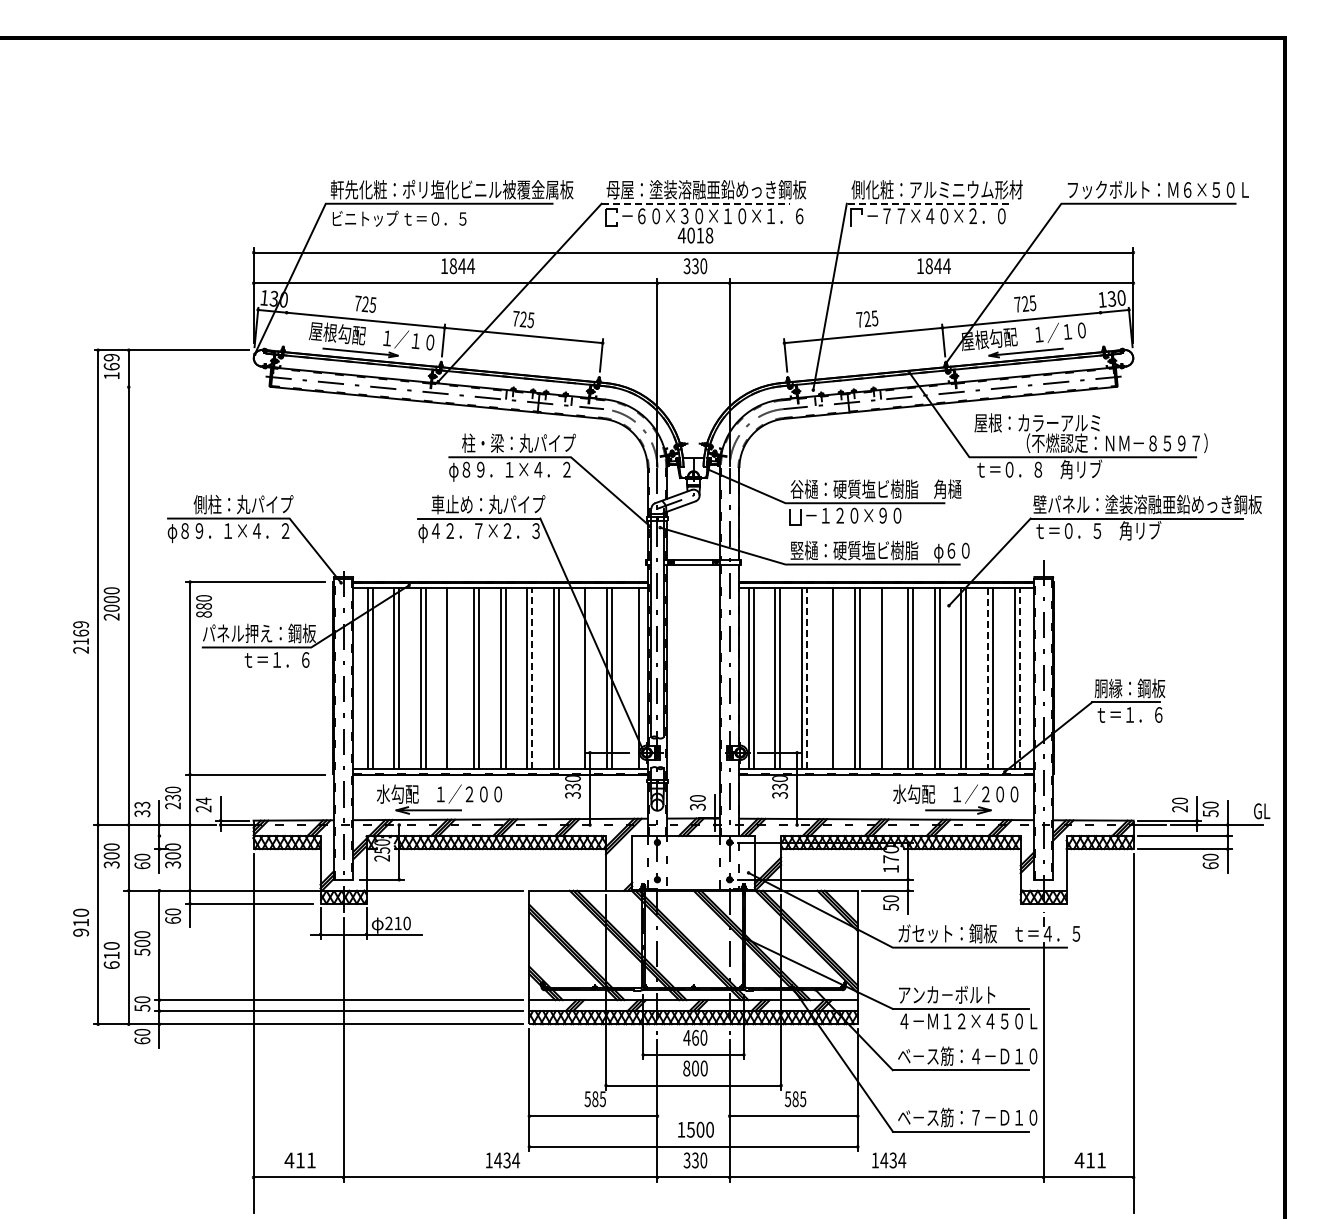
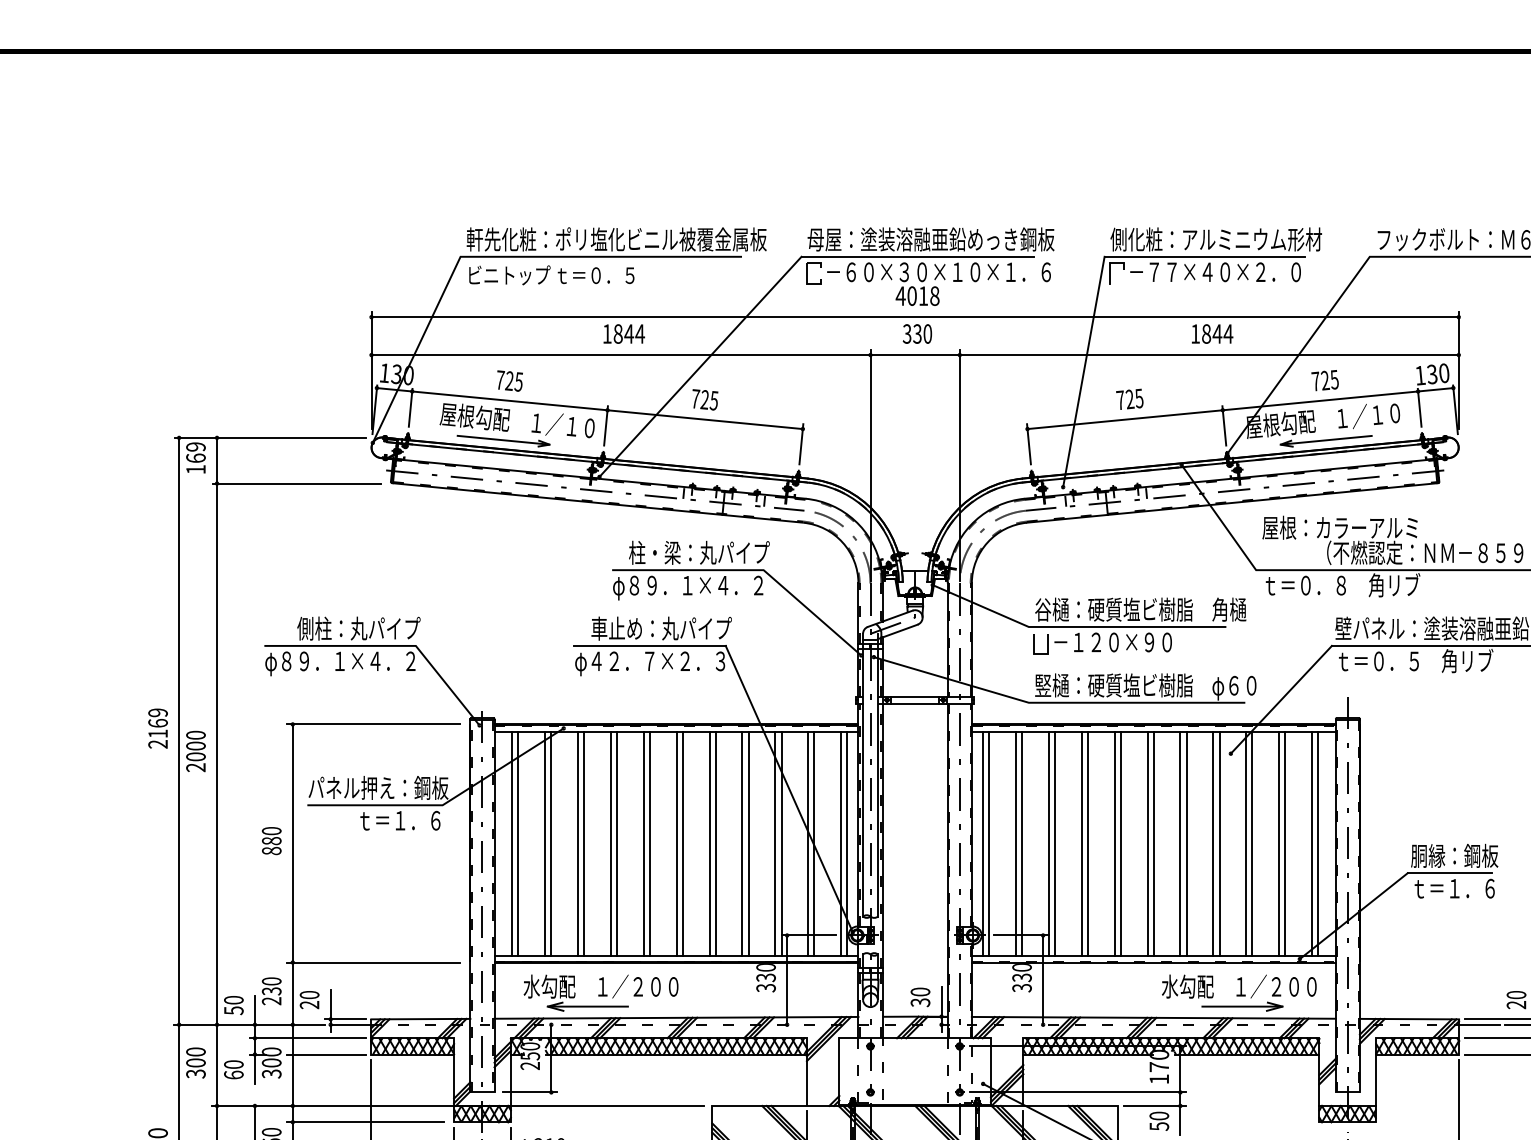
line: (696, 203) -> (918, 256), dashed -> solid
line: (927, 203) -> (1204, 256), dashed -> solid
line: (284, 325) -> (409, 407), added
line: (1101, 325) -> (1419, 407), added
line: (193, 387) -> (297, 483), added
text: (203, 606) -> (271, 841), moved
text: (81, 637) -> (158, 728), moved
line: (452, 678) -> (617, 843), added
line: (532, 678) -> (716, 843), dashed -> solid
line: (580, 678) -> (775, 843), added
line: (633, 678) -> (840, 843), added
line: (806, 678) -> (1054, 843), dashed -> solid
line: (828, 678) -> (1081, 843), added
line: (886, 678) -> (1153, 843), added
line: (1019, 678) -> (1318, 843), dashed -> solid
line: (987, 679) -> (1278, 844), dashed -> solid
text: (203, 800) -> (309, 994), 24 -> 20
text: (142, 808) -> (233, 1004), 33 -> 50
line: (202, 835) -> (308, 1037), added
line: (217, 849) -> (326, 1055), added

